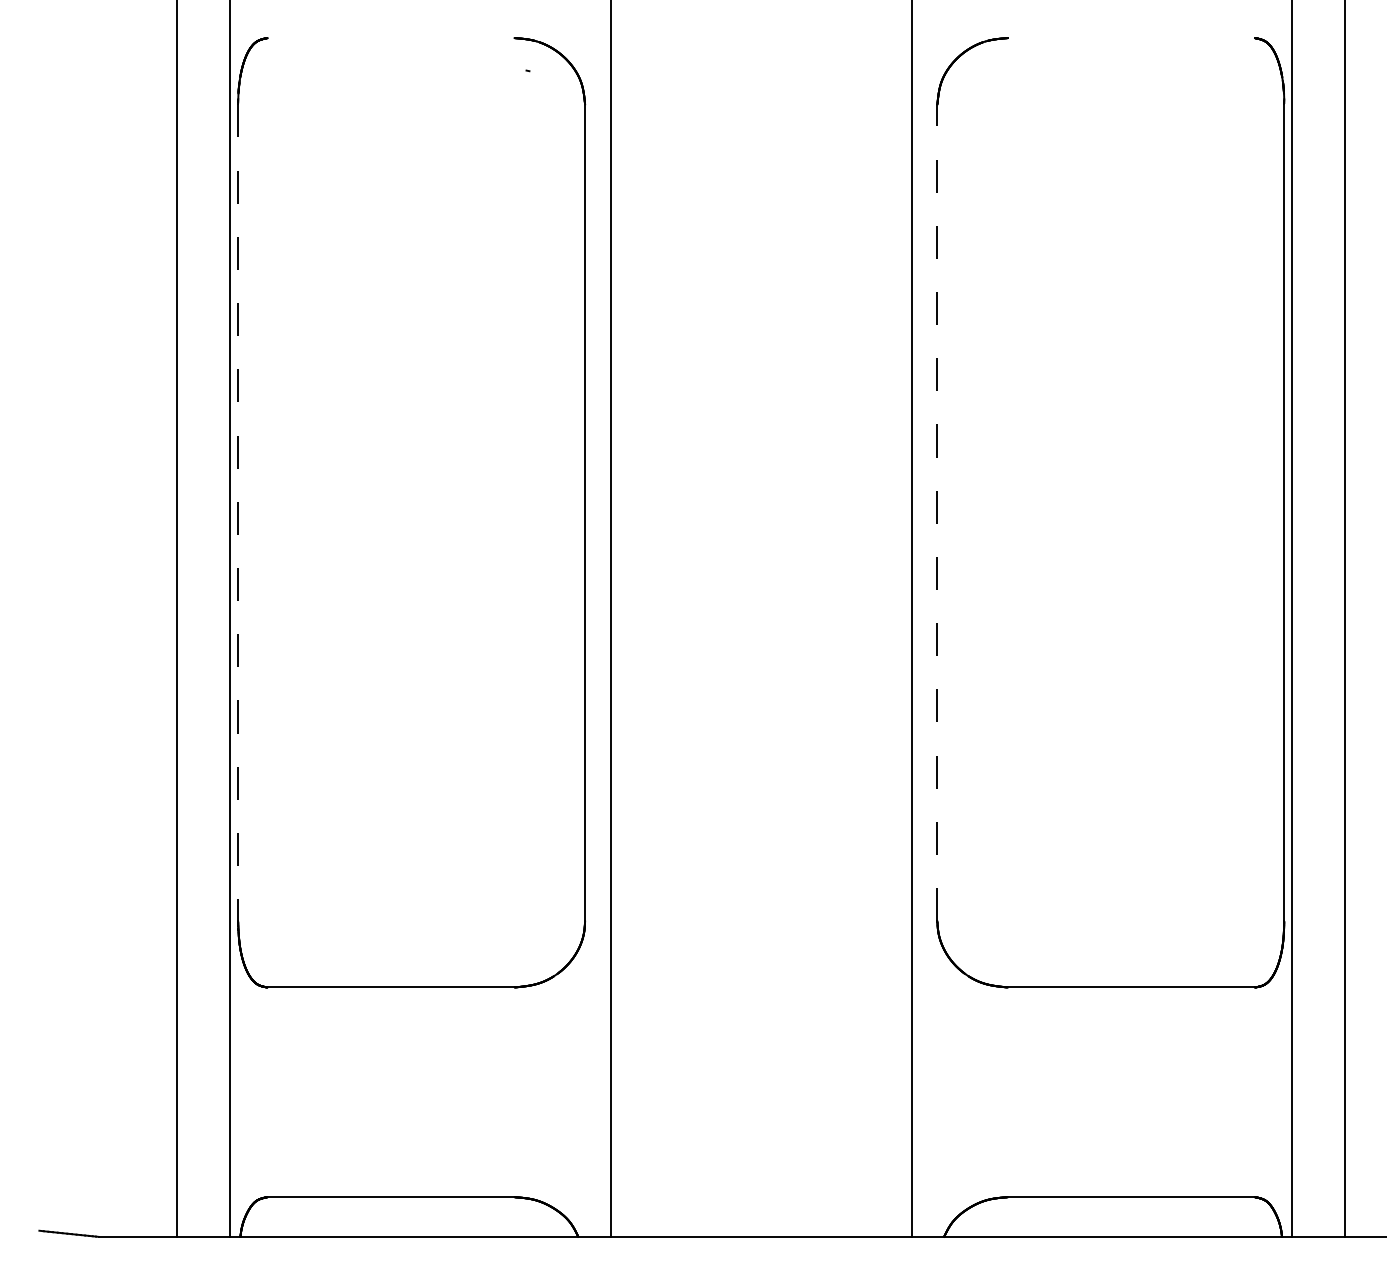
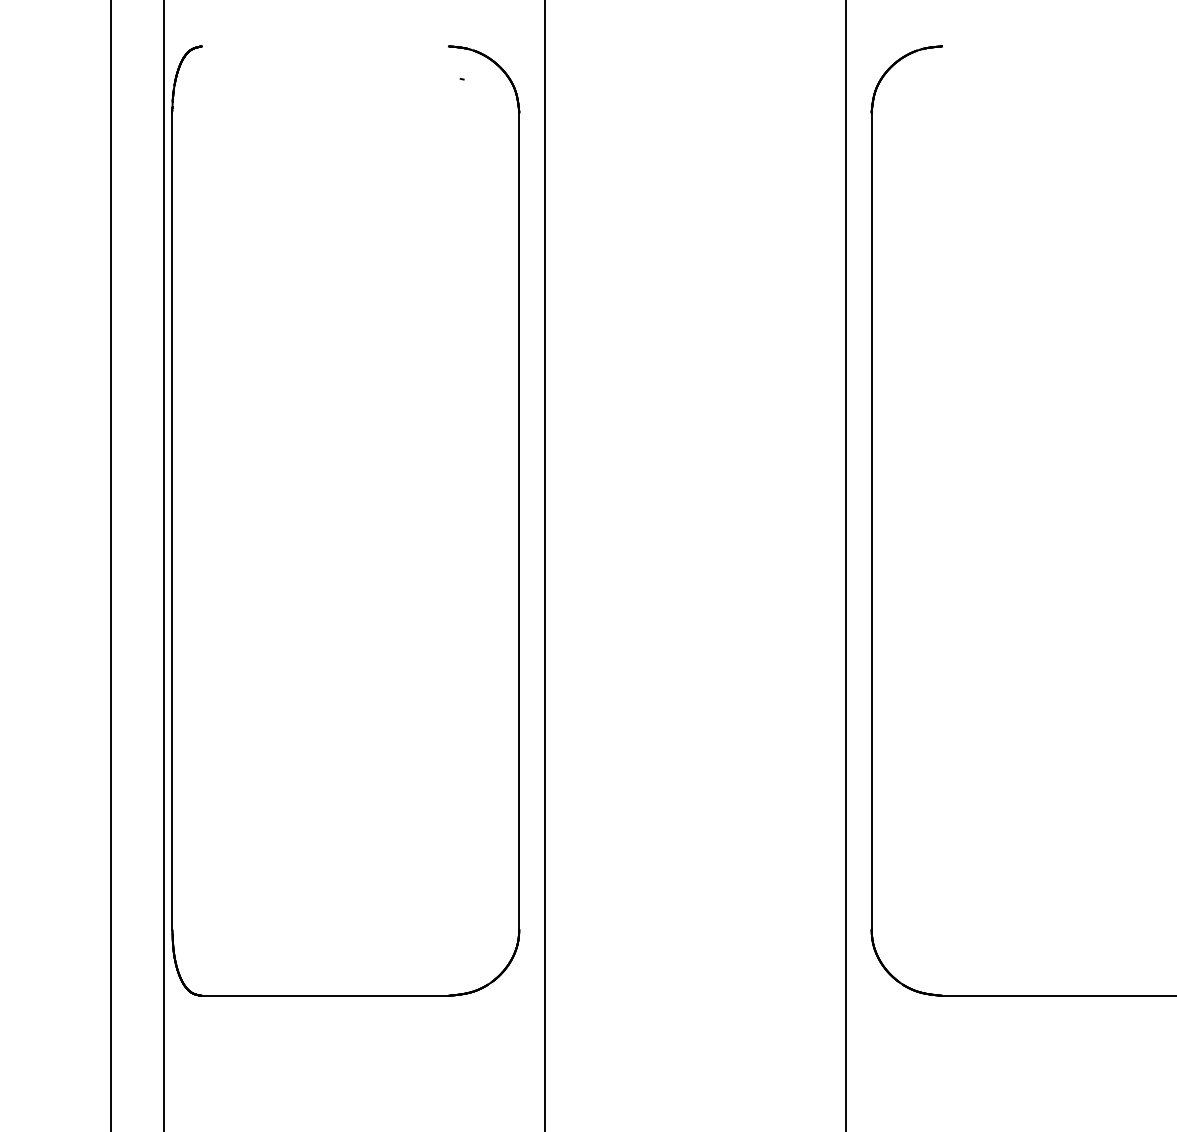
line: (937, 512) -> (871, 520), dashed -> solid
line: (238, 513) -> (172, 521), dashed -> solid

